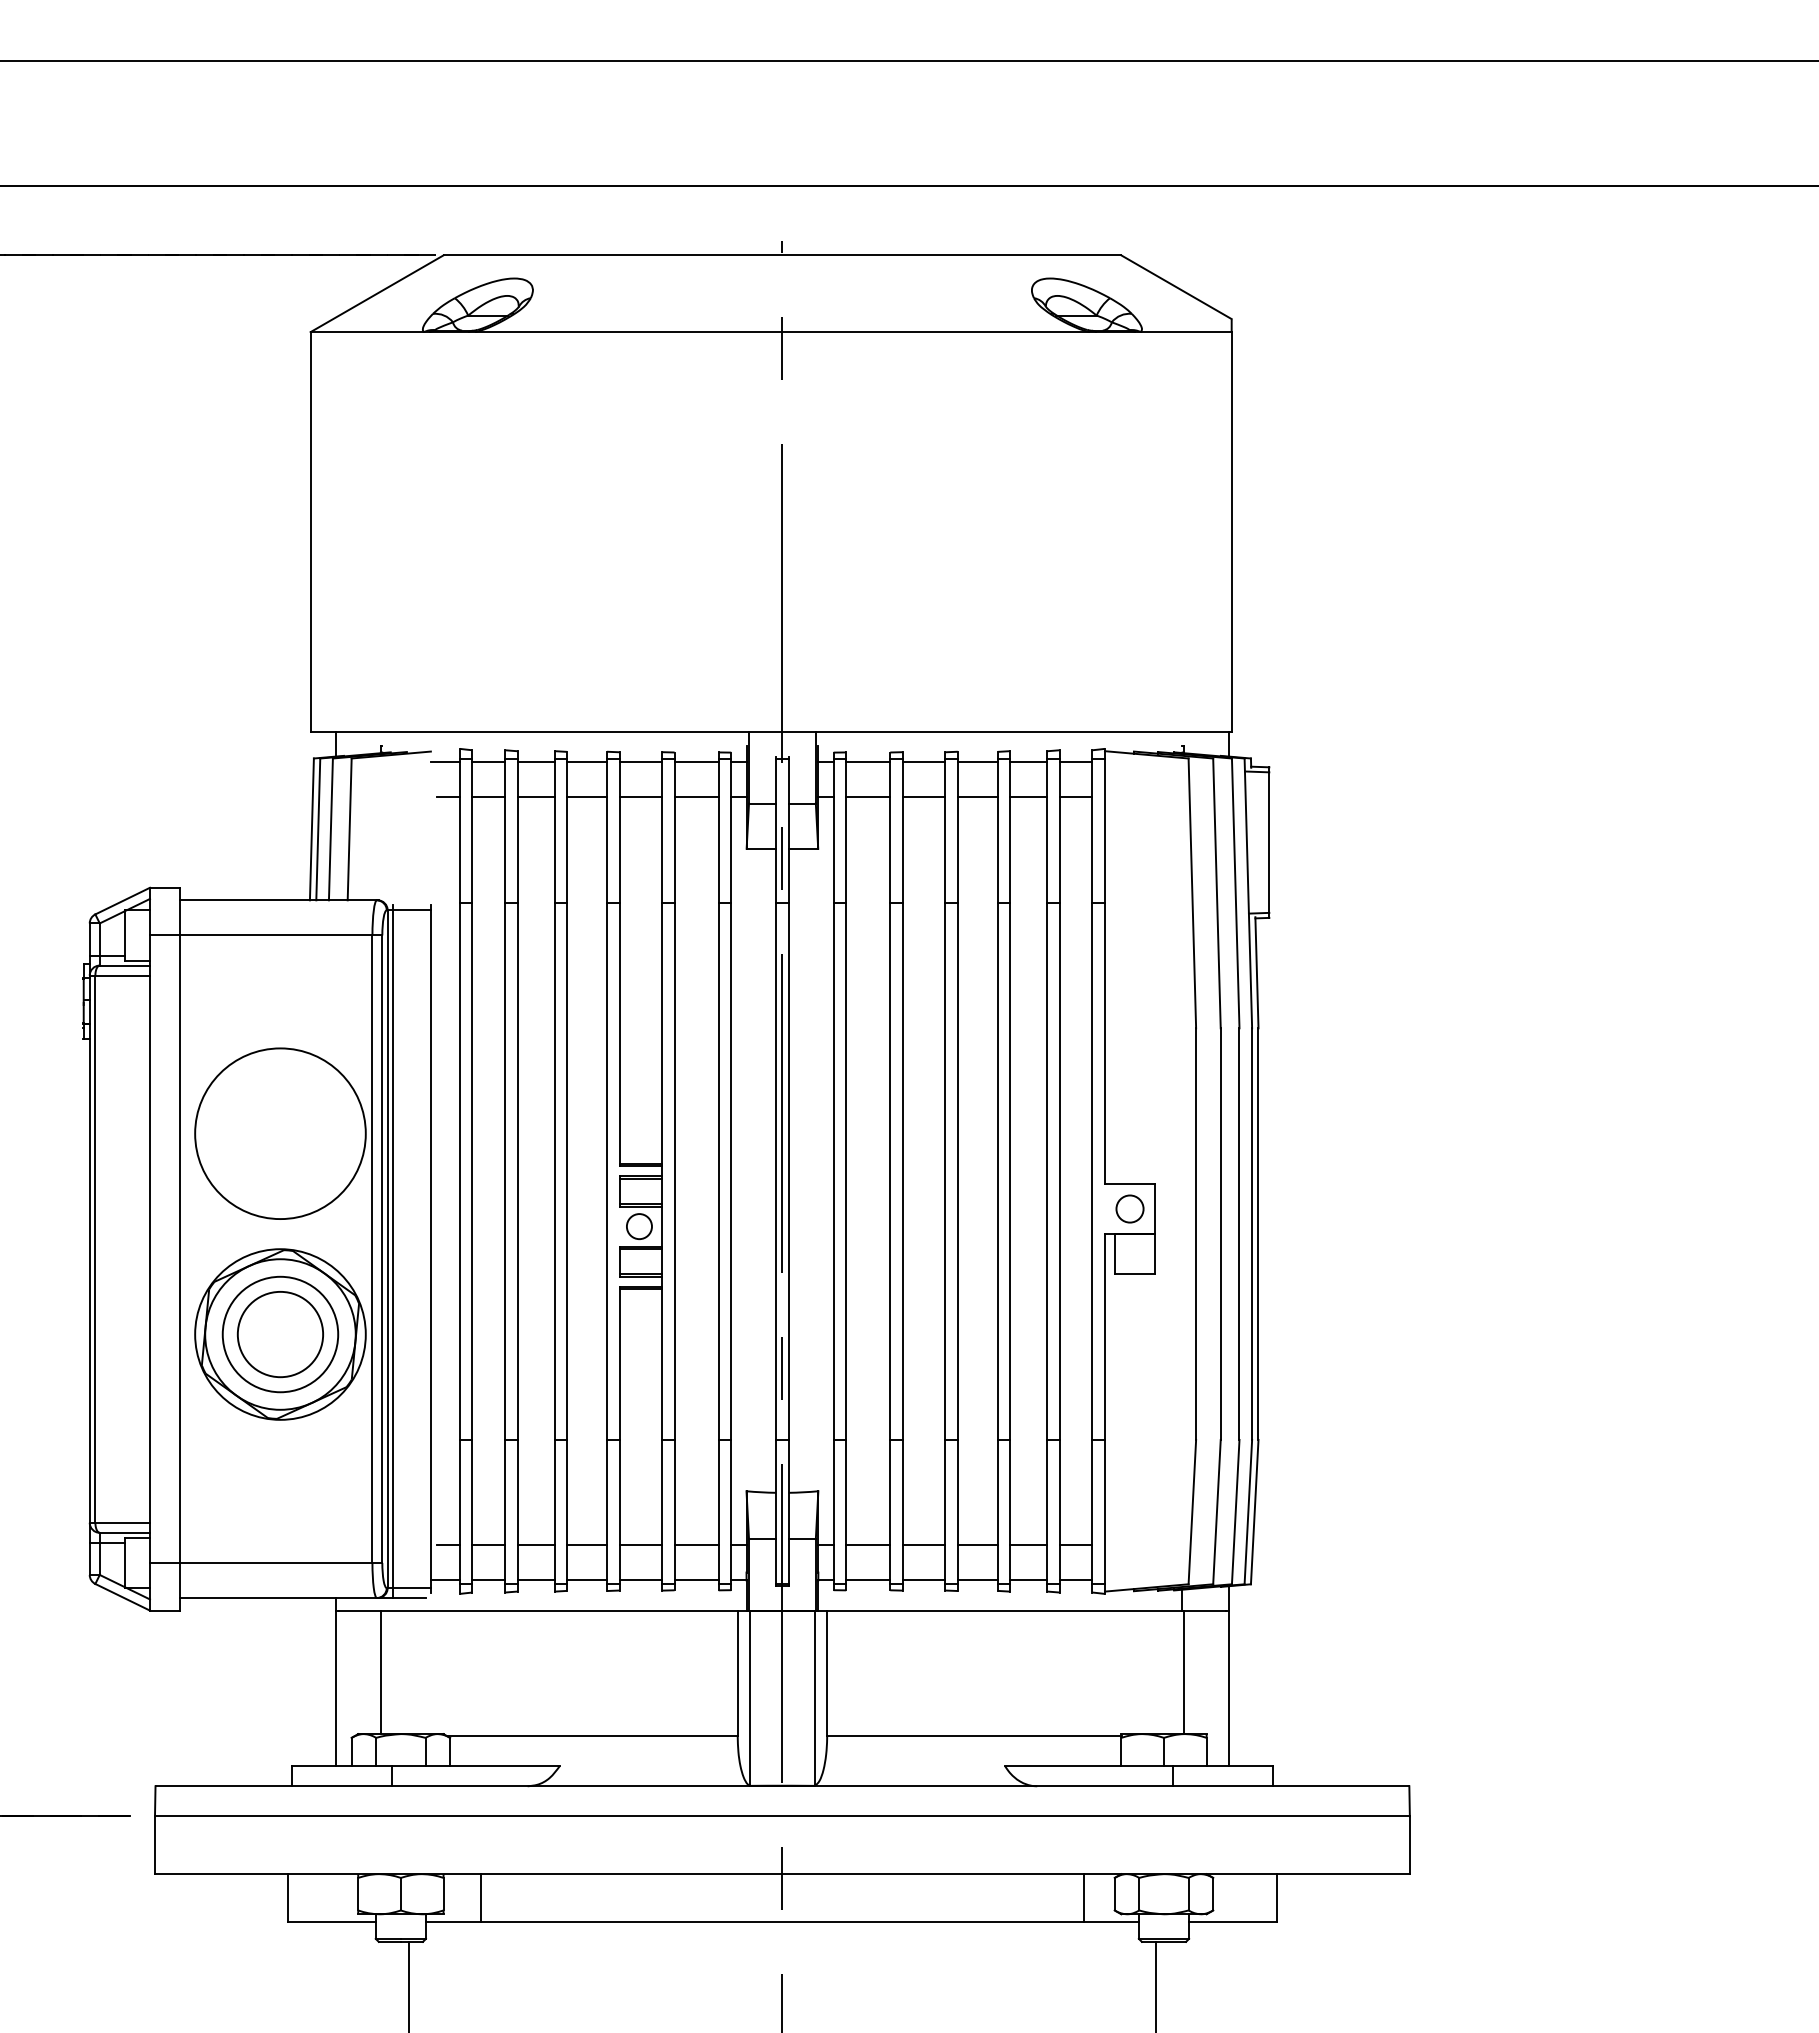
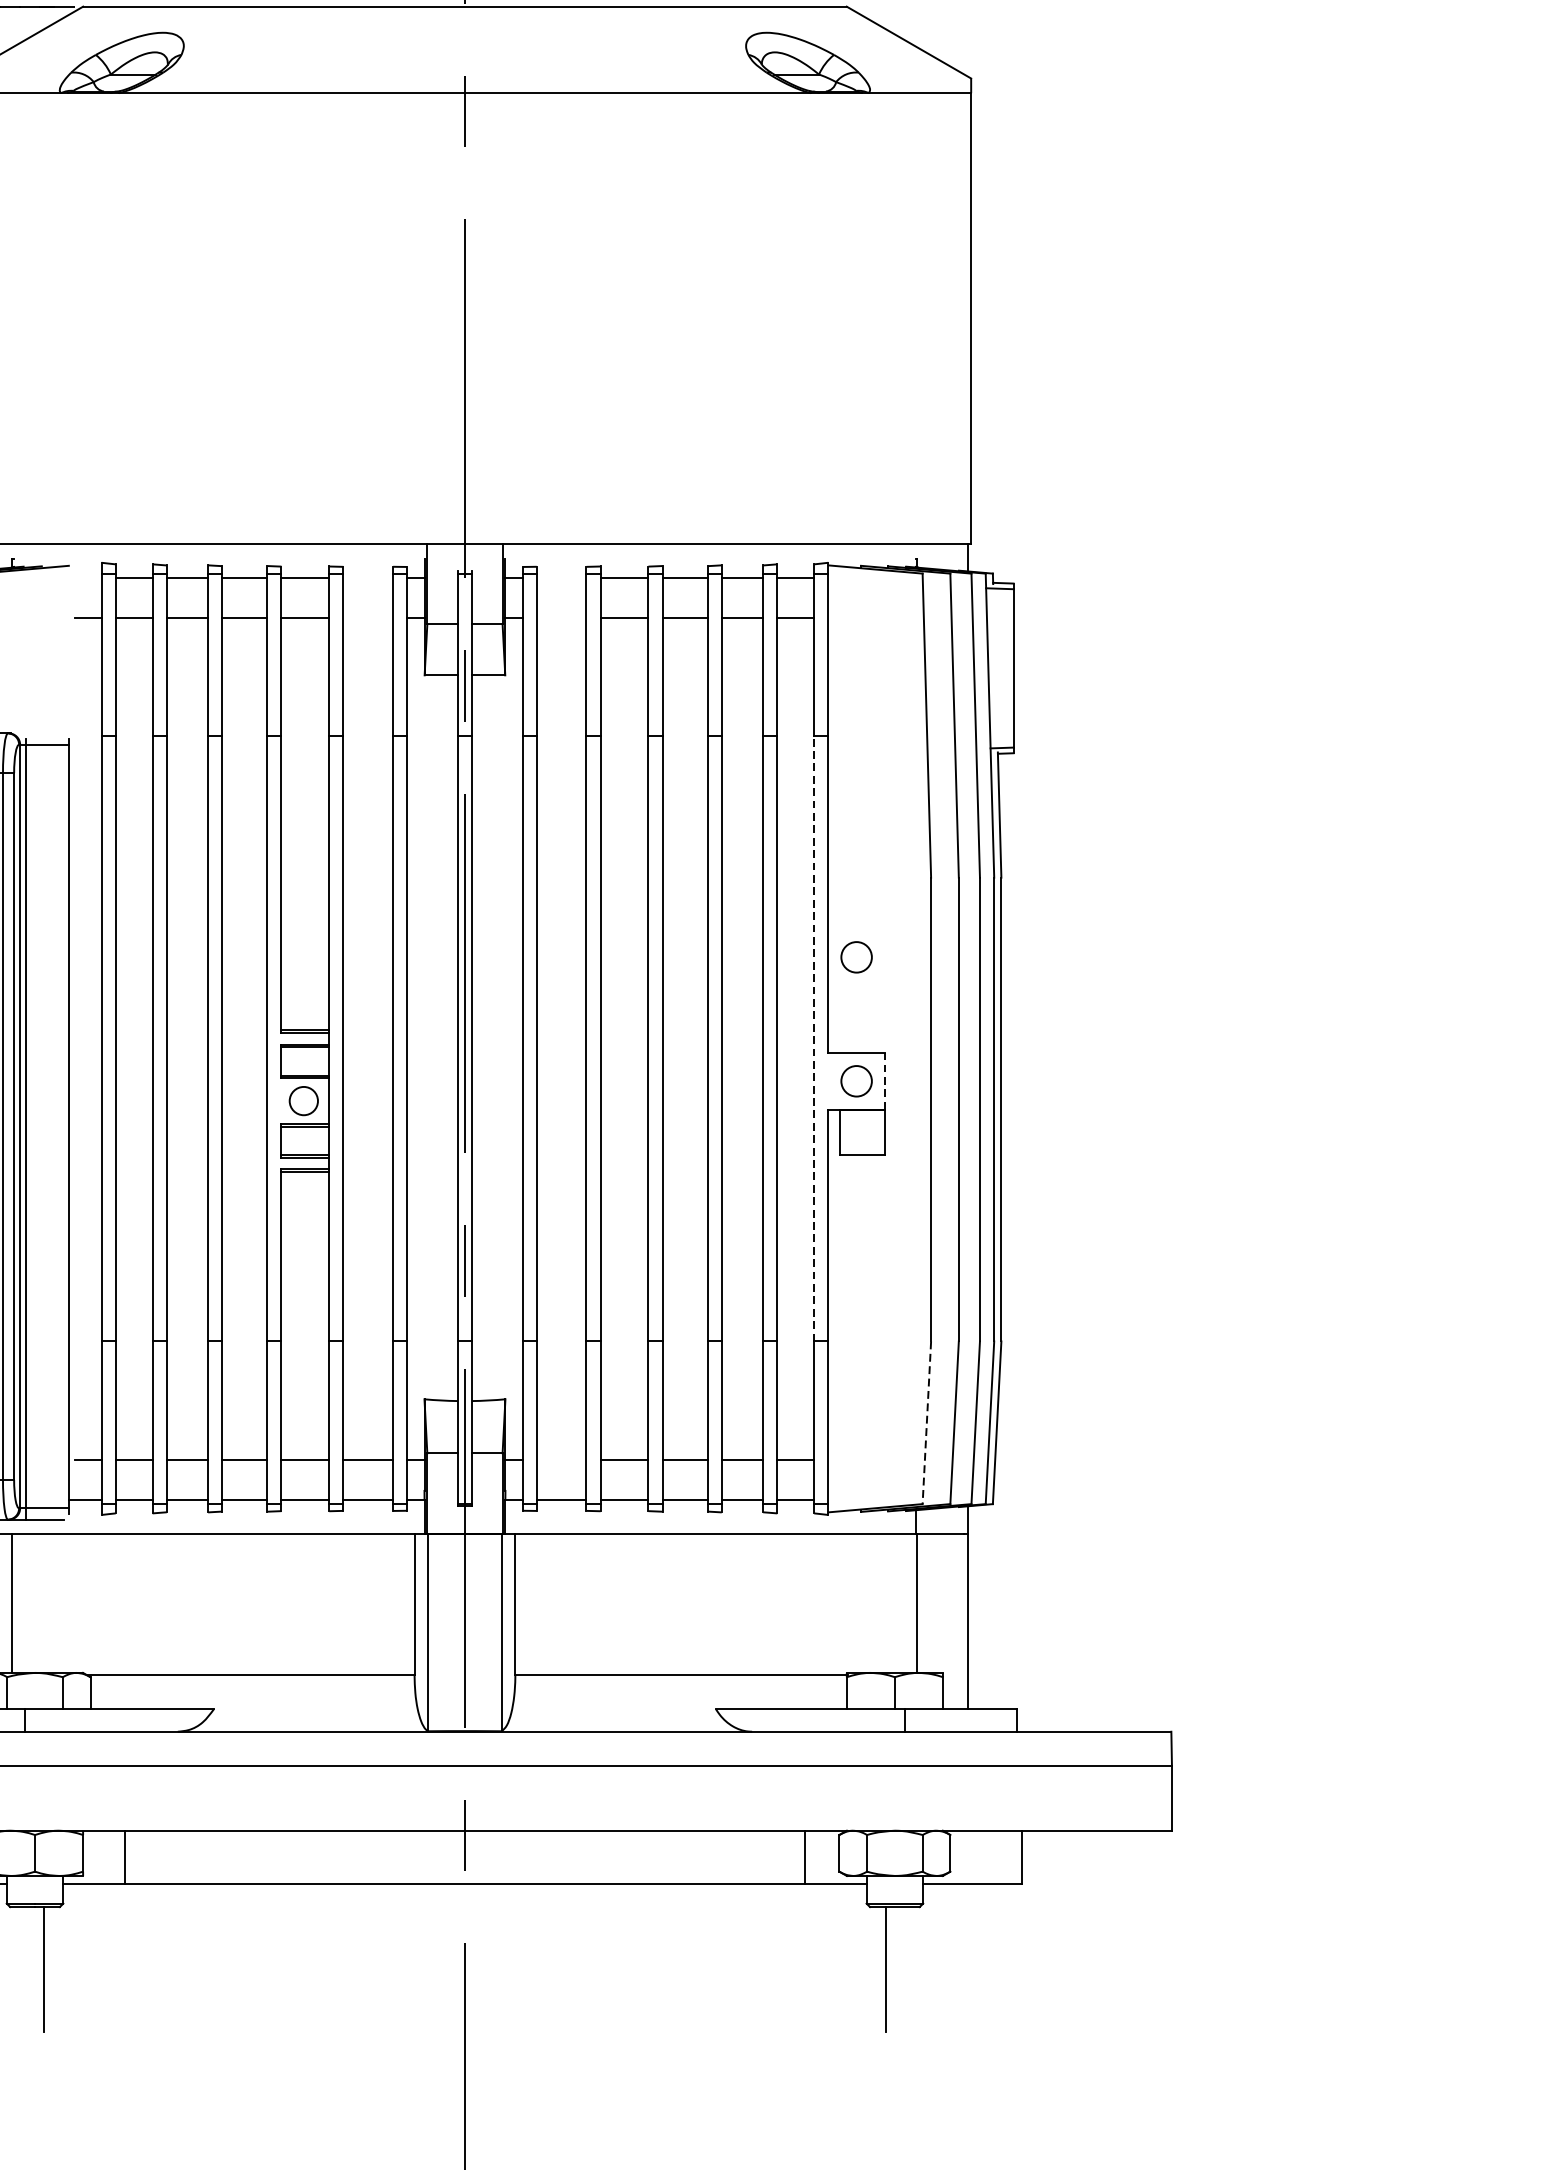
line: (444, 762) -> (84, 578), removed
line: (696, 762) -> (368, 578), removed
line: (868, 762) -> (561, 578), removed
line: (696, 797) -> (368, 617), removed
line: (868, 797) -> (561, 617), removed
circle: (1129, 1098) -> (856, 956), added
line: (1092, 1171) -> (814, 1038), solid -> dashed
line: (1155, 1208) -> (885, 1080), solid -> dashed
line: (1192, 1512) -> (927, 1423), solid -> dashed
line: (868, 1545) -> (561, 1460), removed

